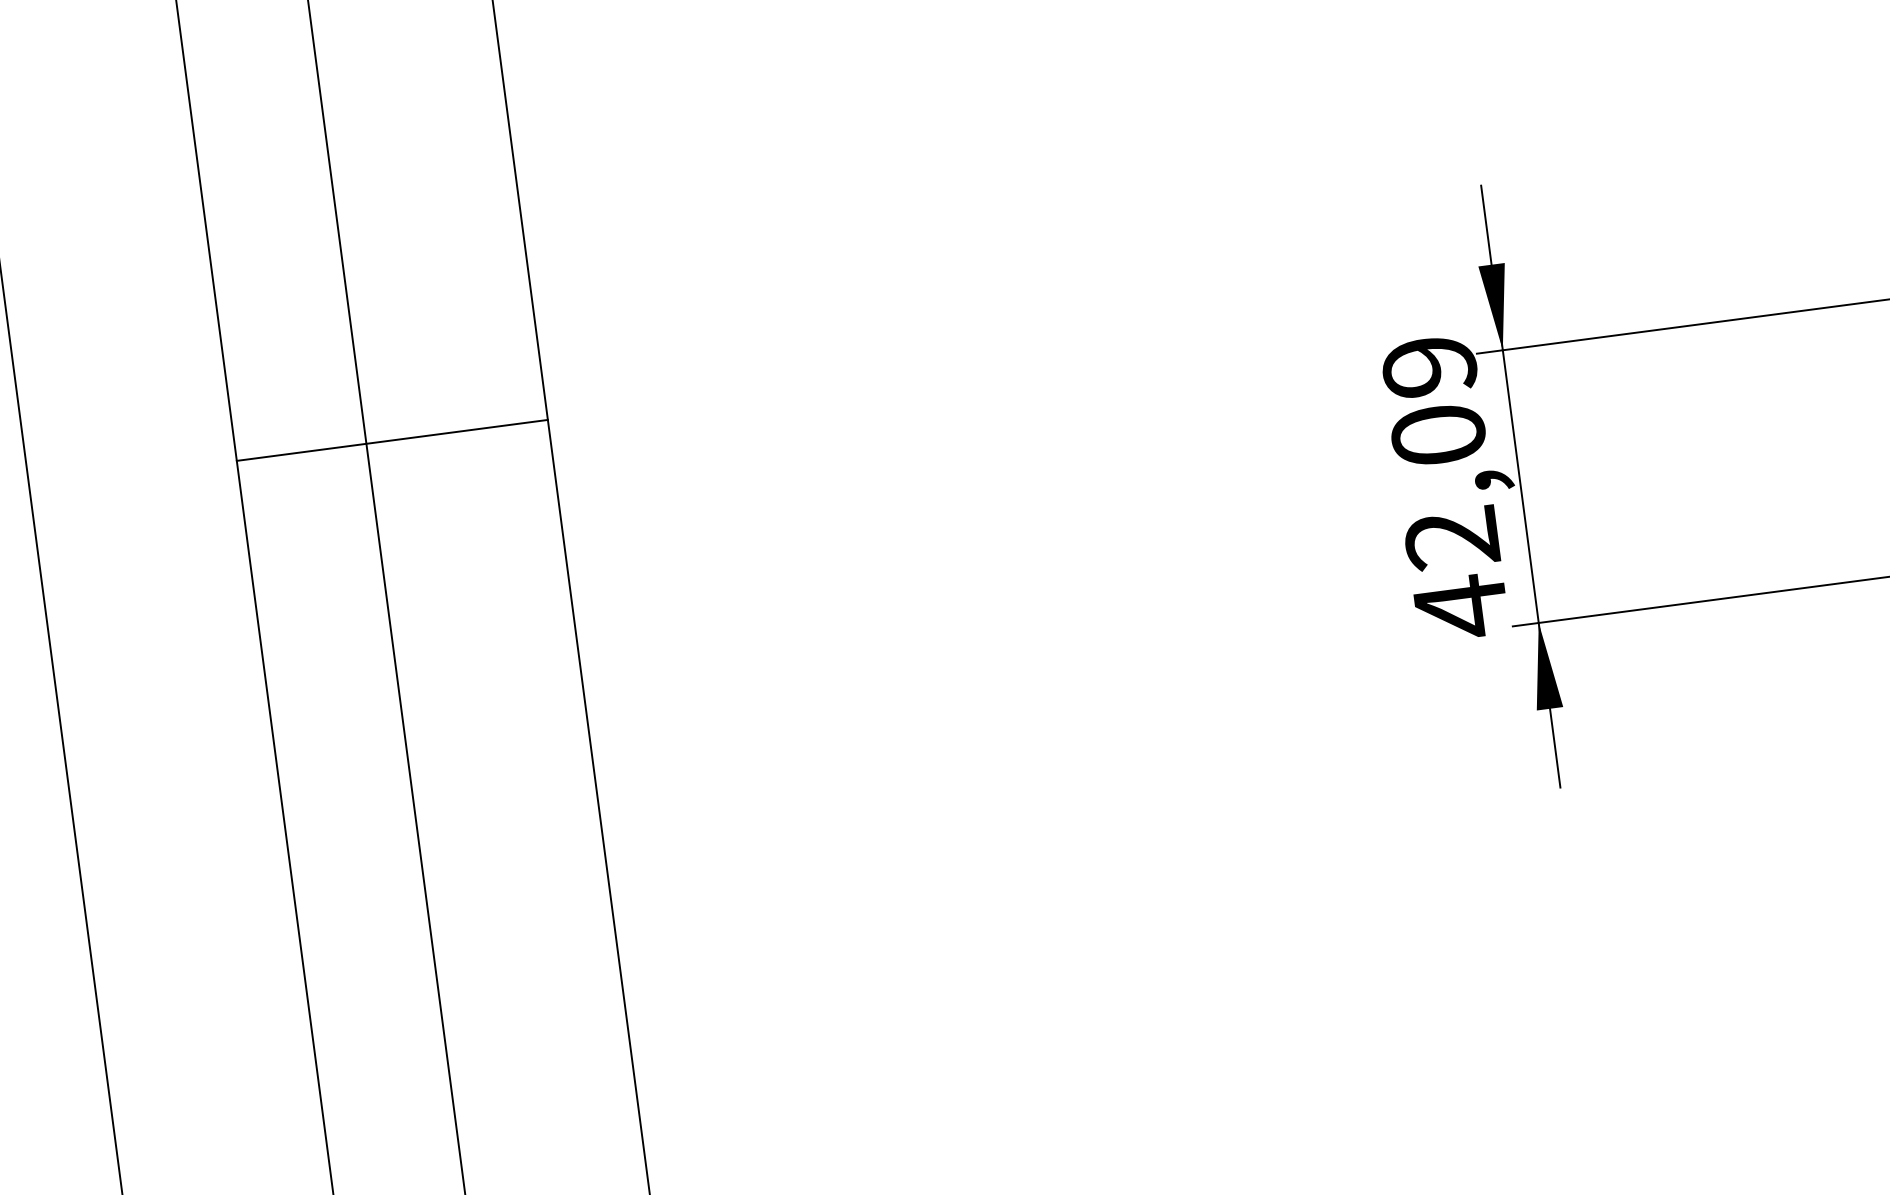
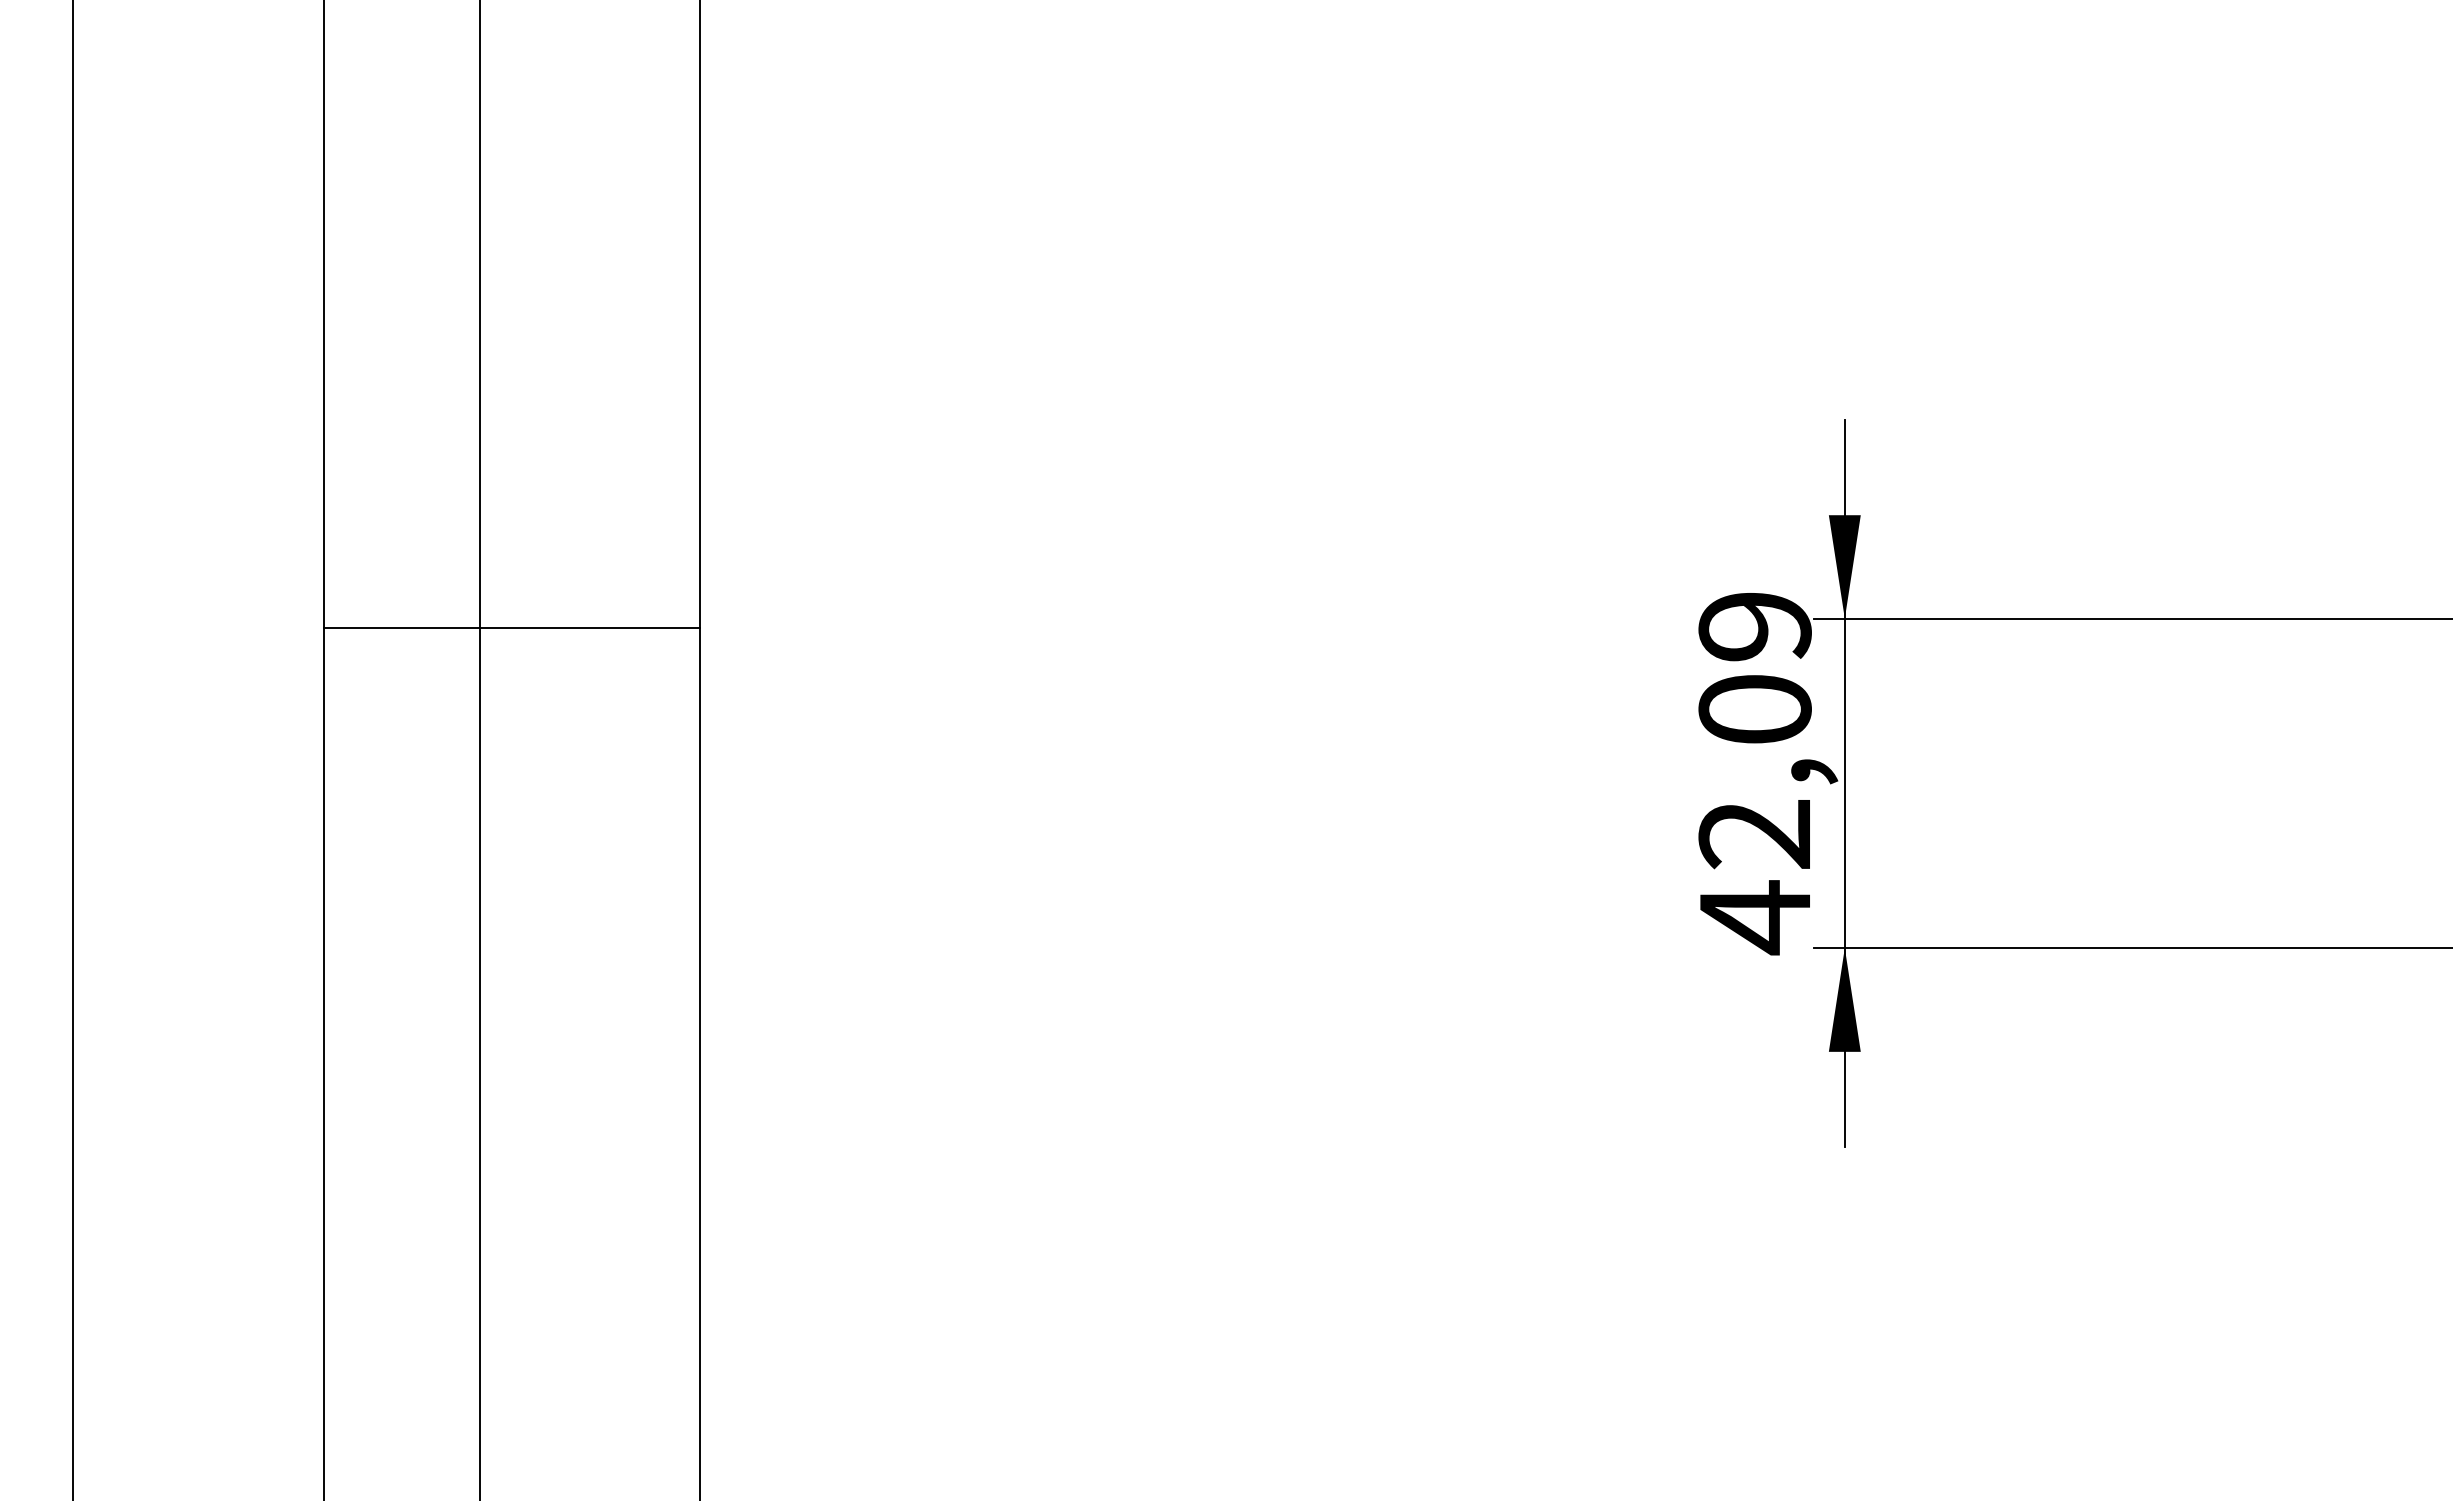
line: (392, 440) -> (511, 628), moved

